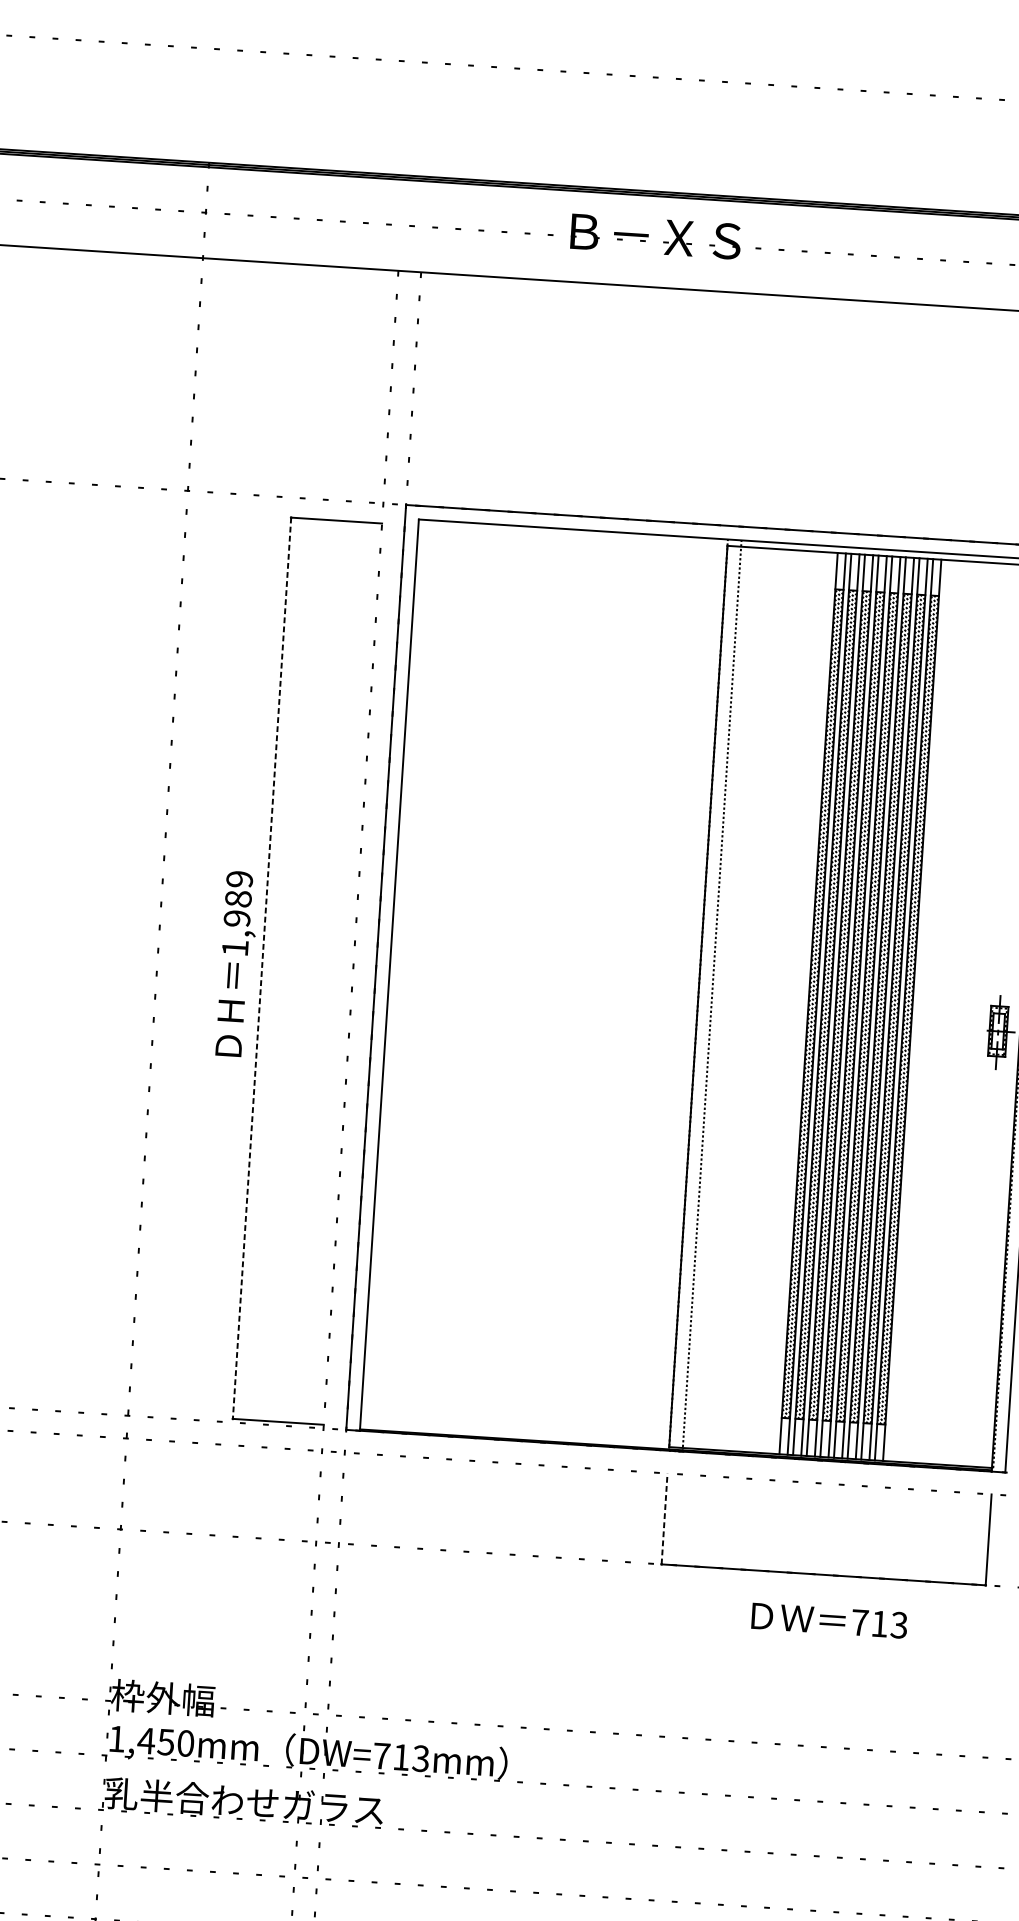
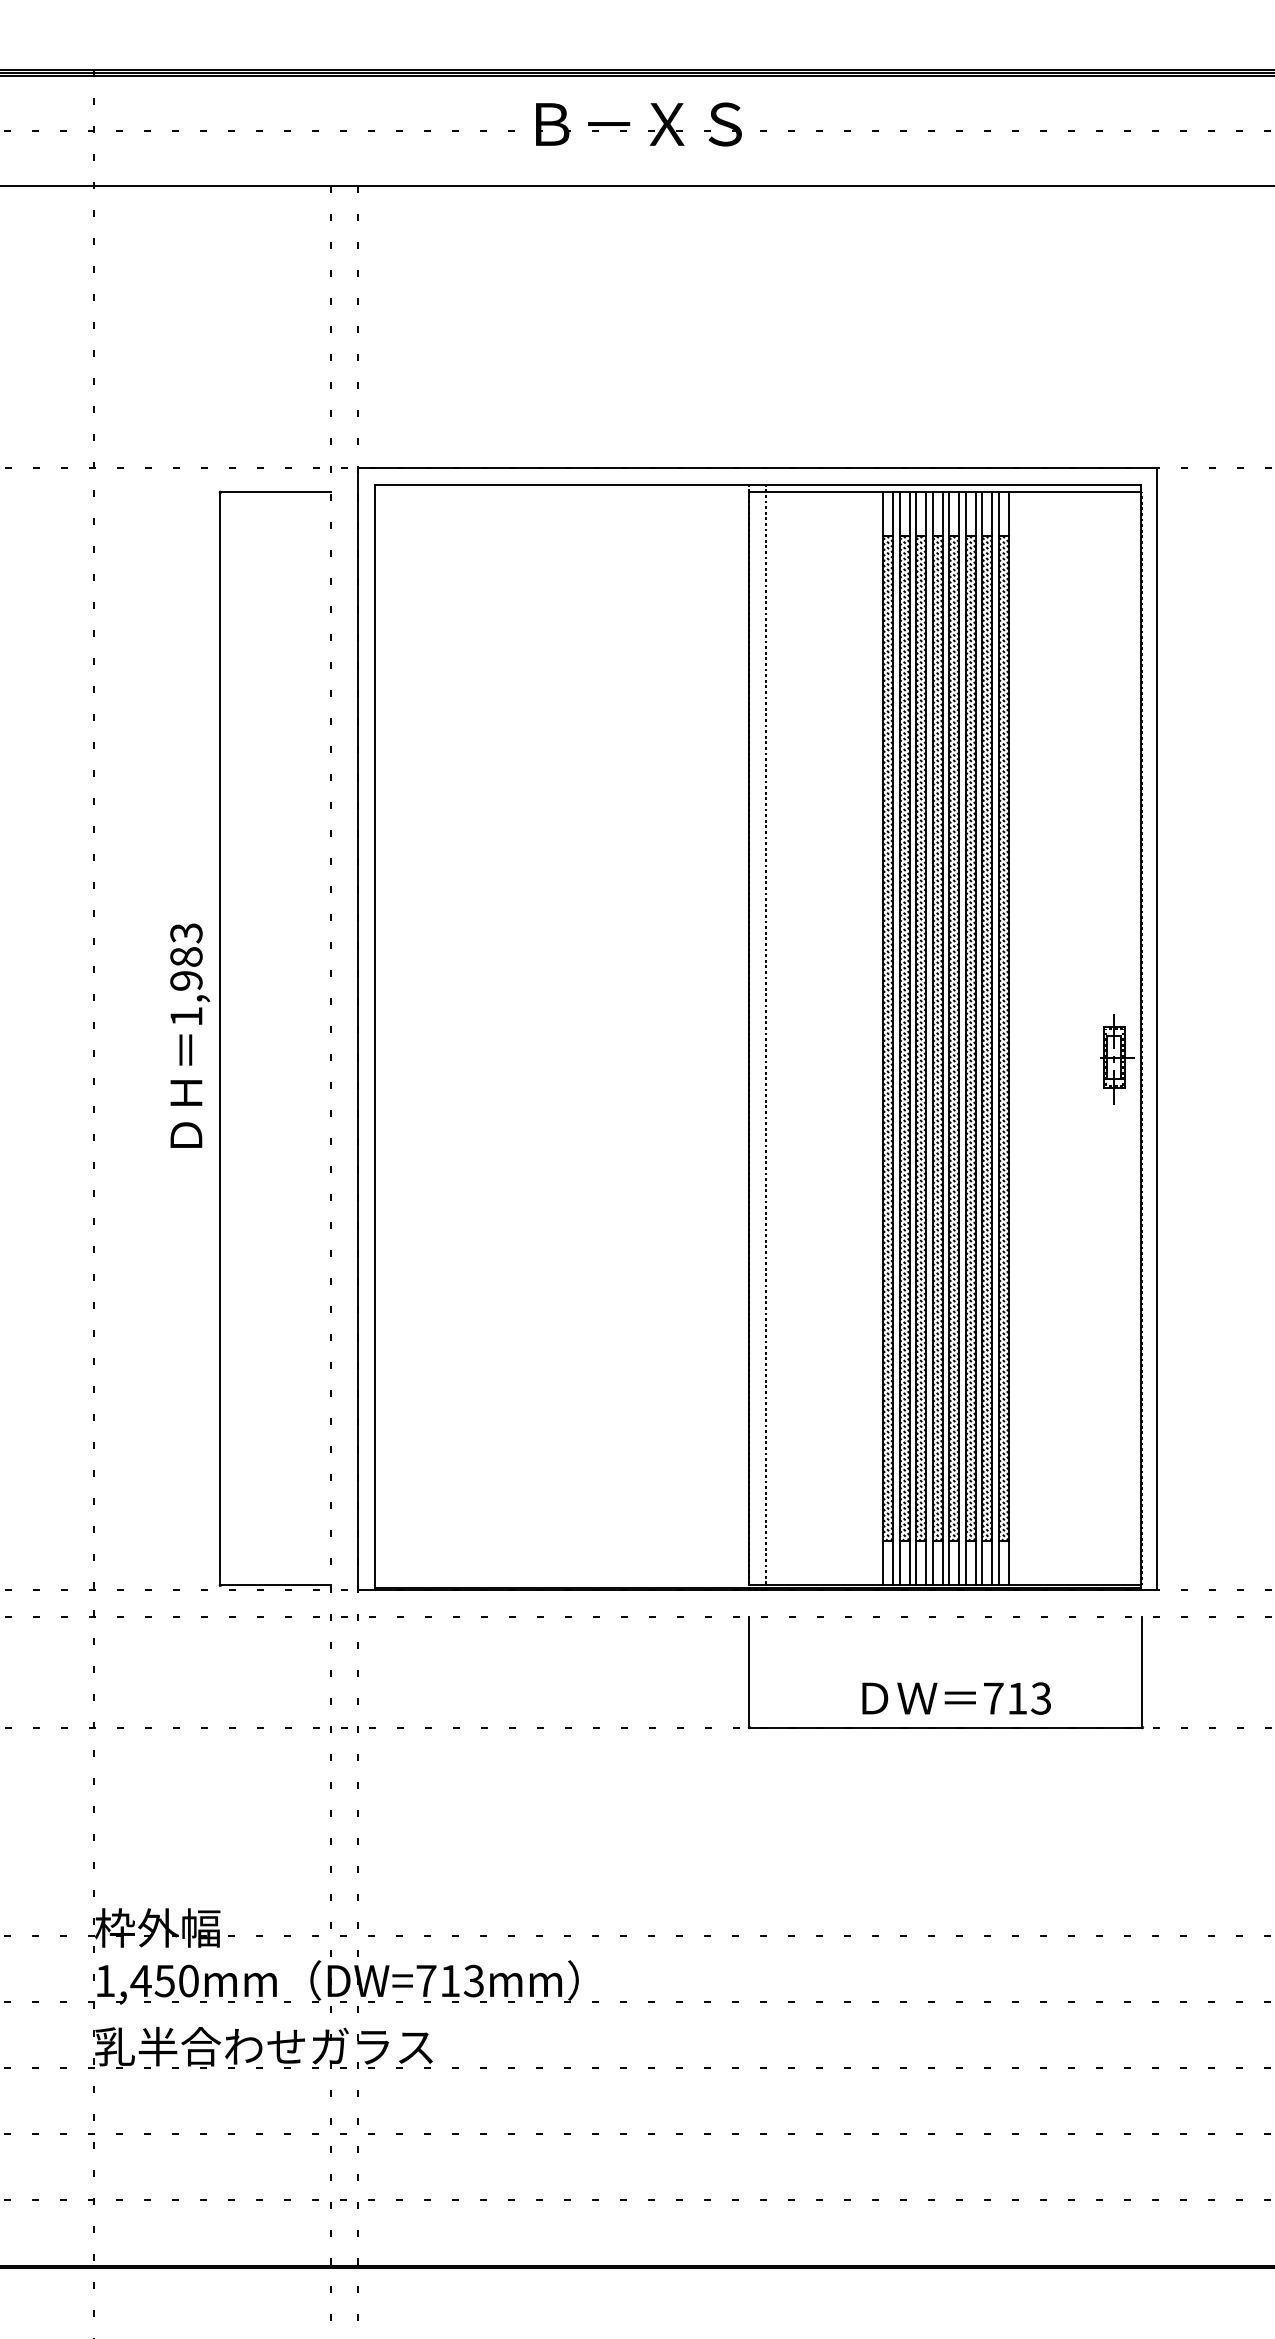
text: (239, 879) -> (186, 933), 1,989 -> 1,983
line: (262, 968) -> (220, 1039), dashed -> solid
line: (664, 1518) -> (749, 1671), dashed -> solid
text: (829, 1620) -> (956, 1698), moved

